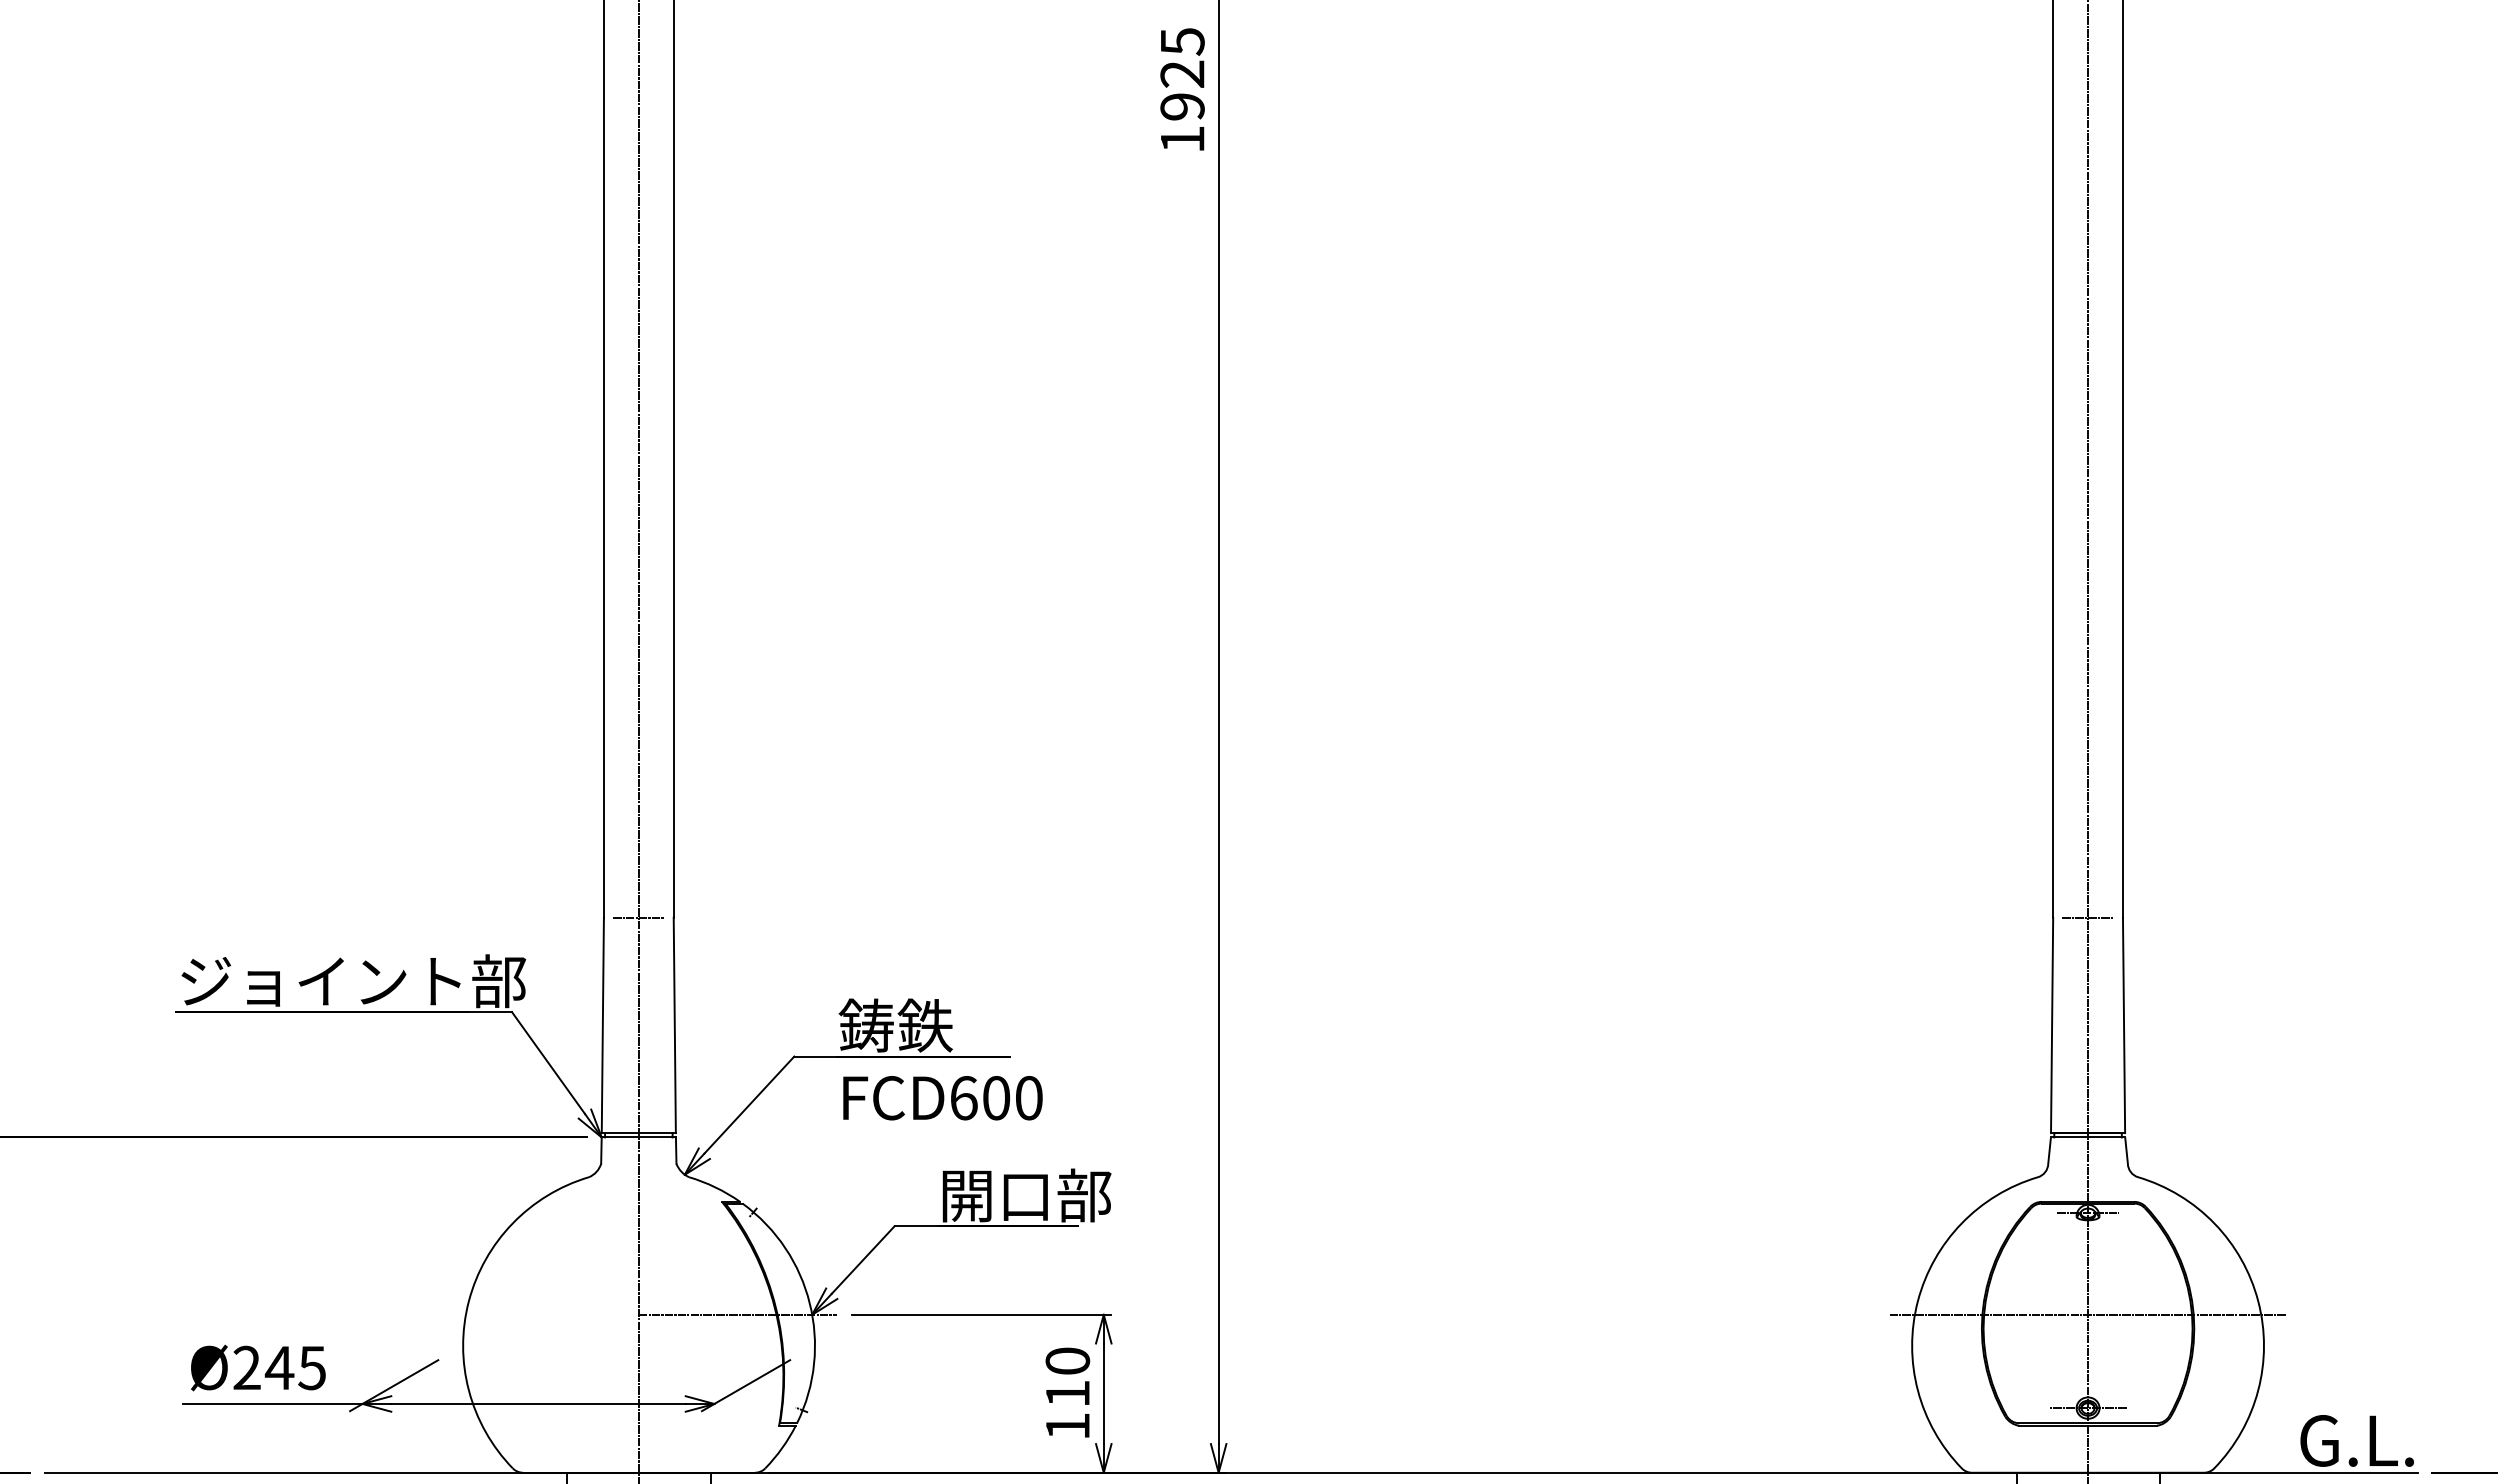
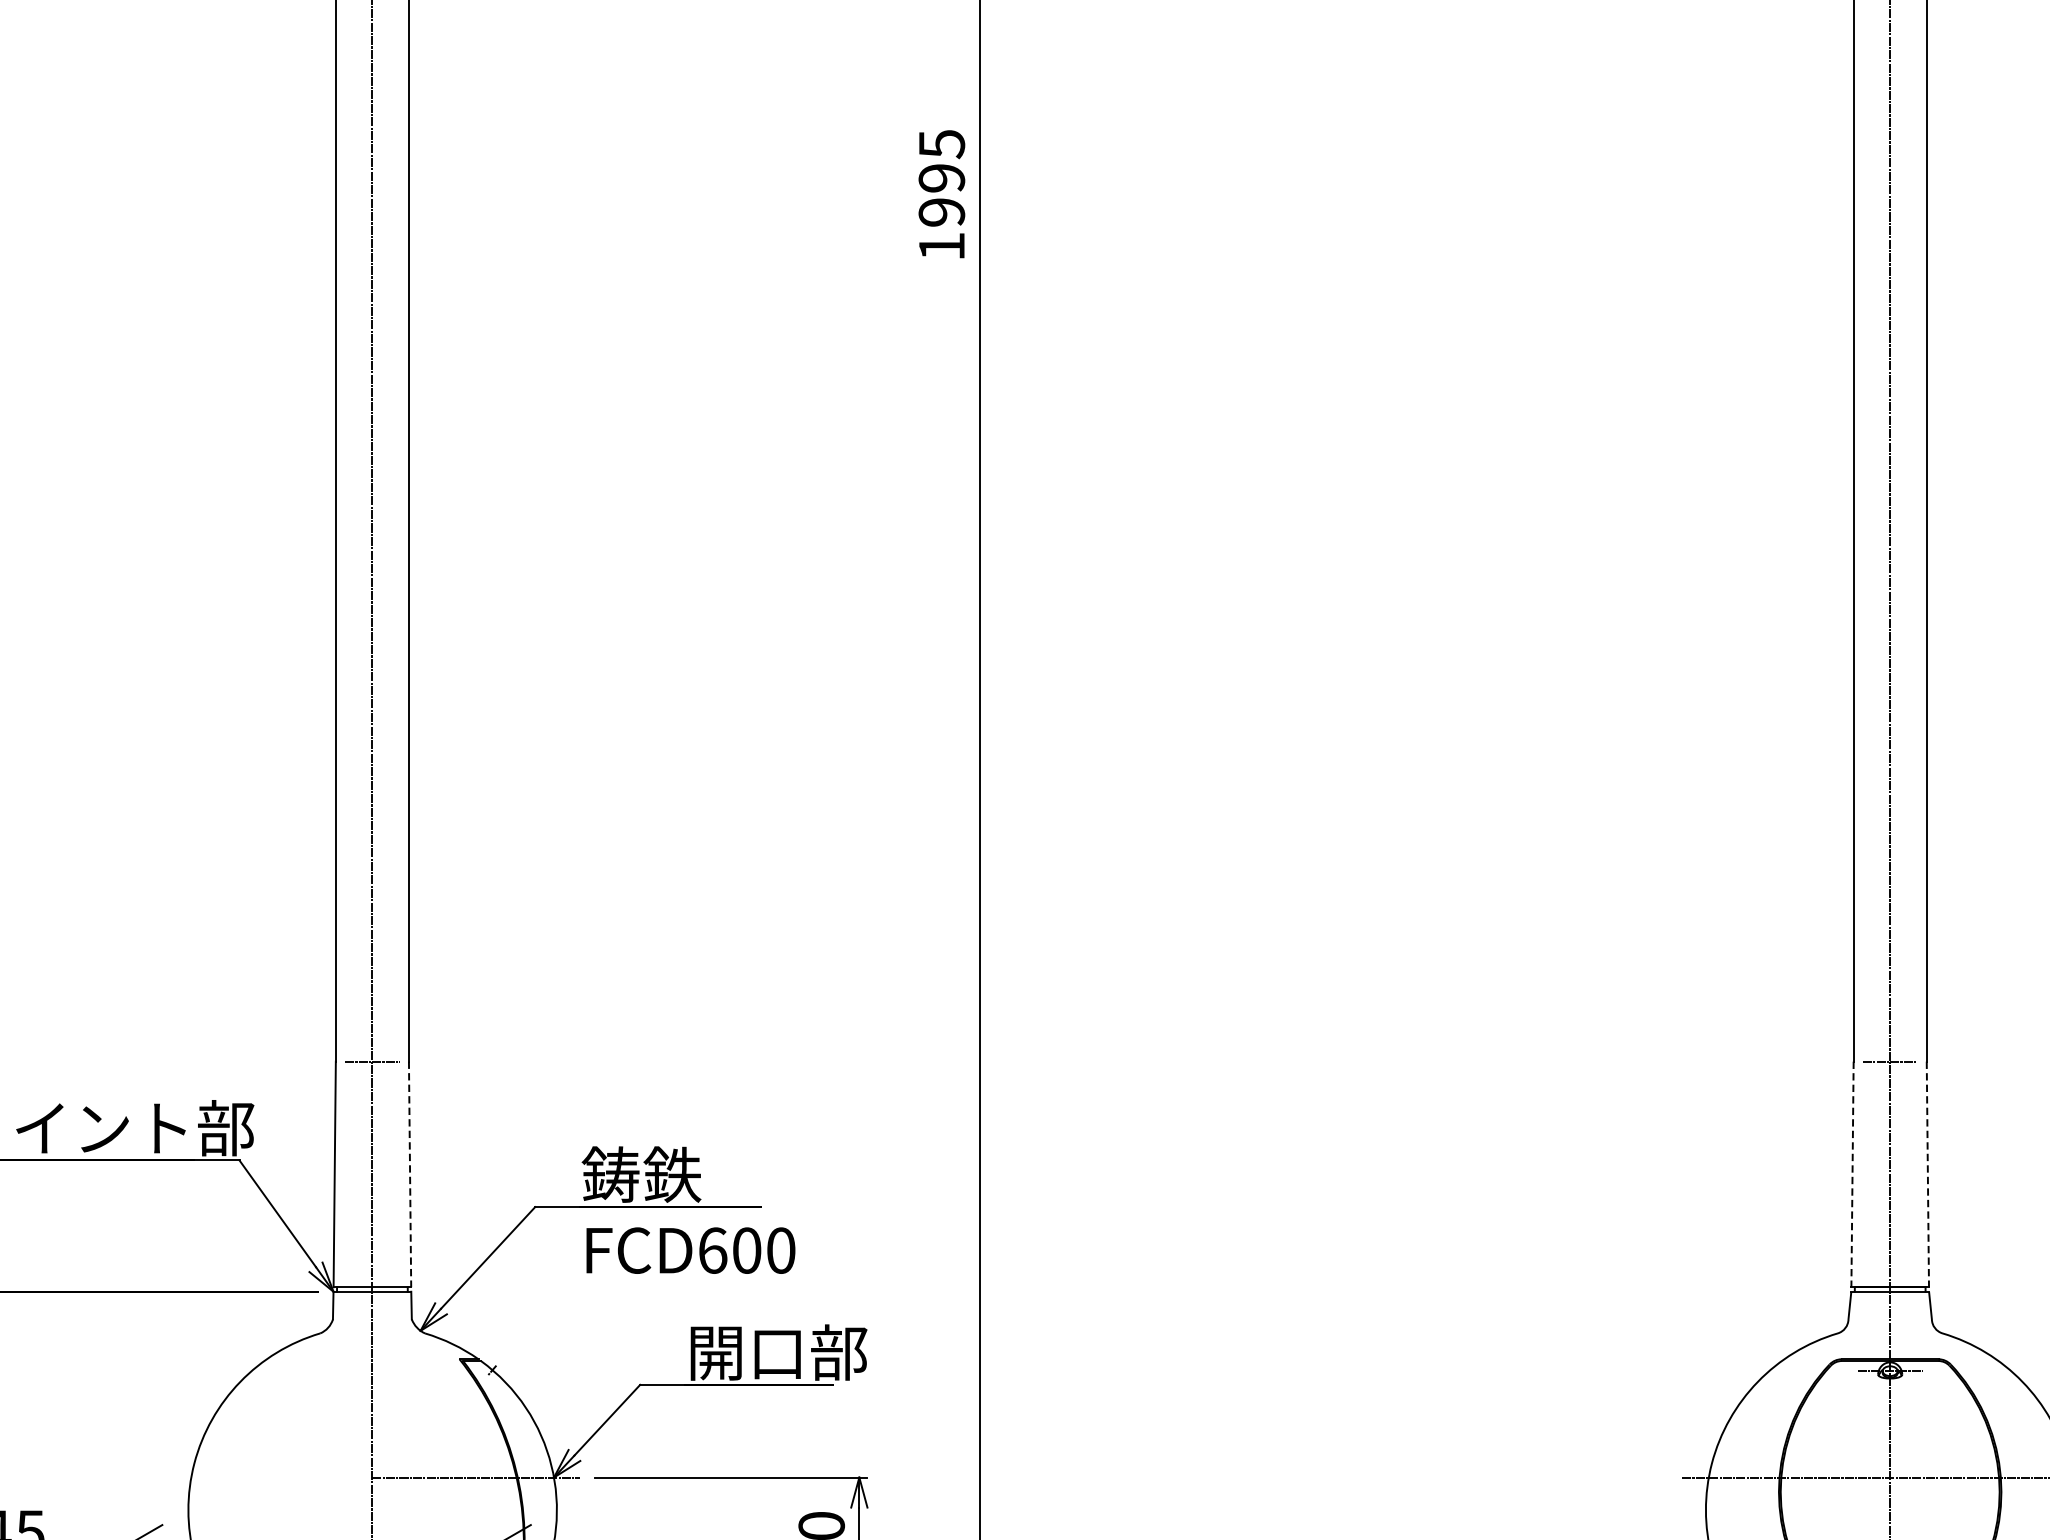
text: (1182, 73) -> (941, 177), 1925 -> 1995
line: (674, 1025) -> (409, 1174), solid -> dashed
line: (2052, 1025) -> (1852, 1174), solid -> dashed
line: (2124, 1025) -> (1928, 1174), solid -> dashed

